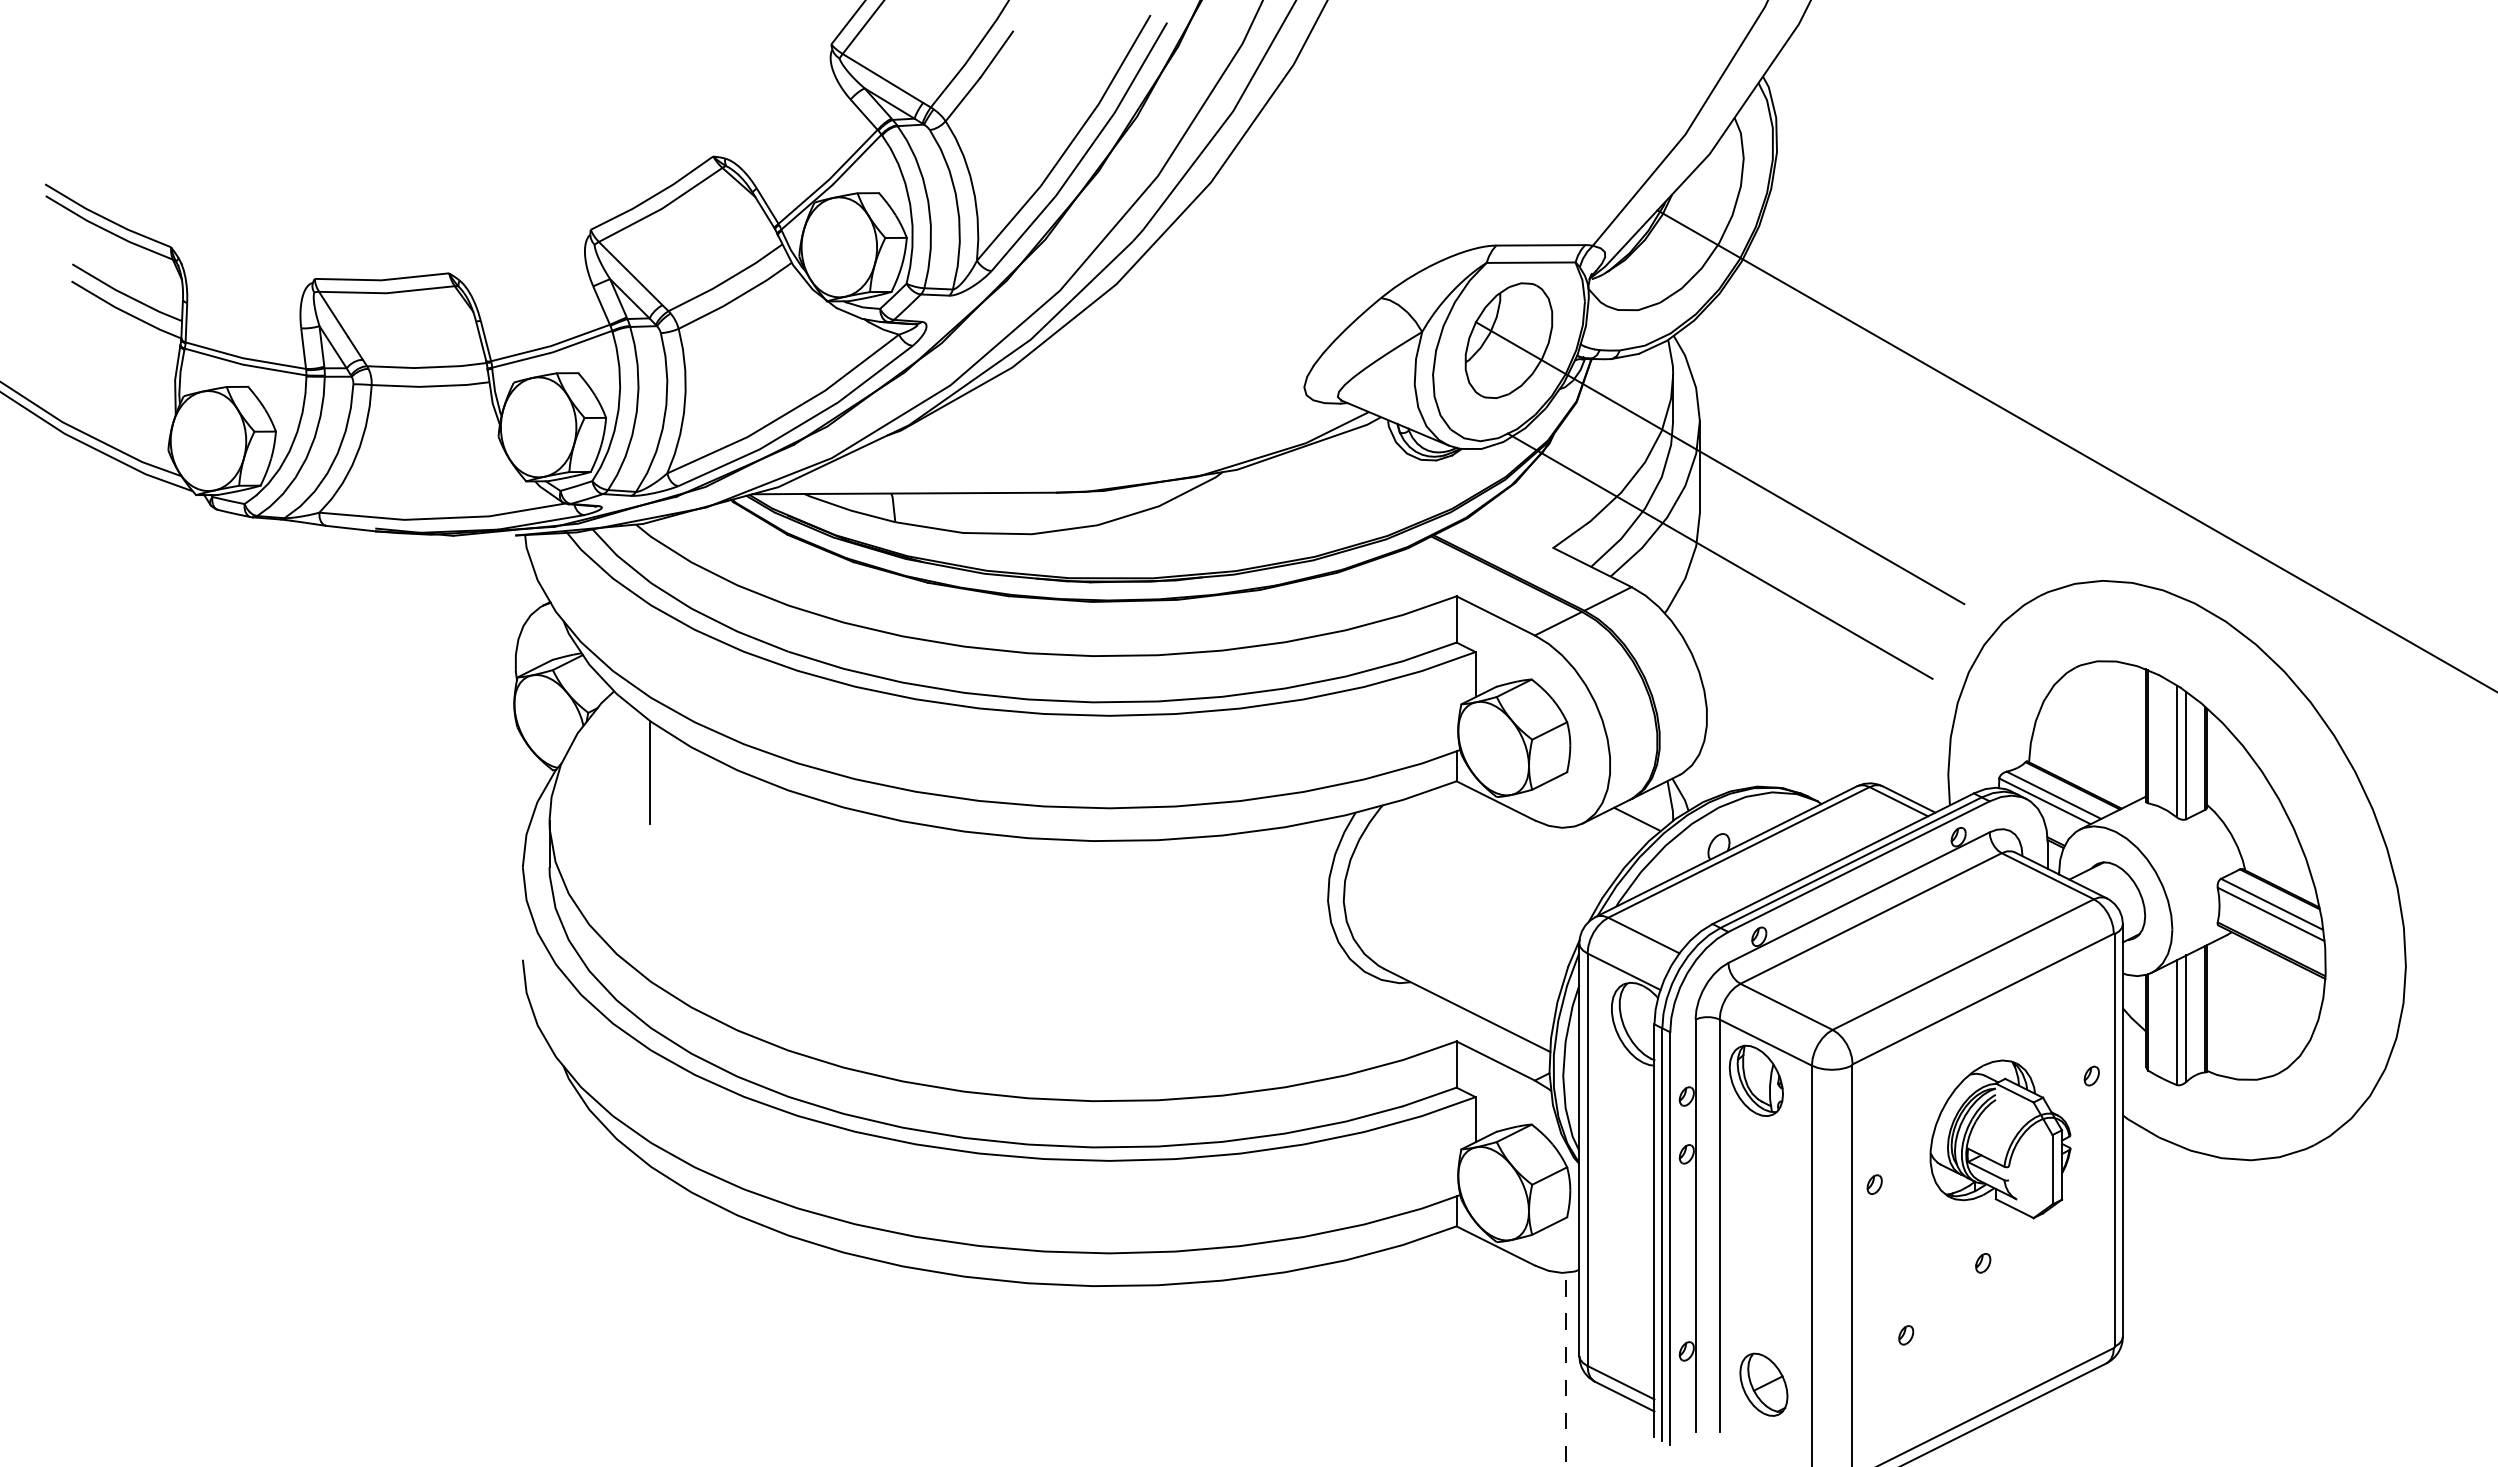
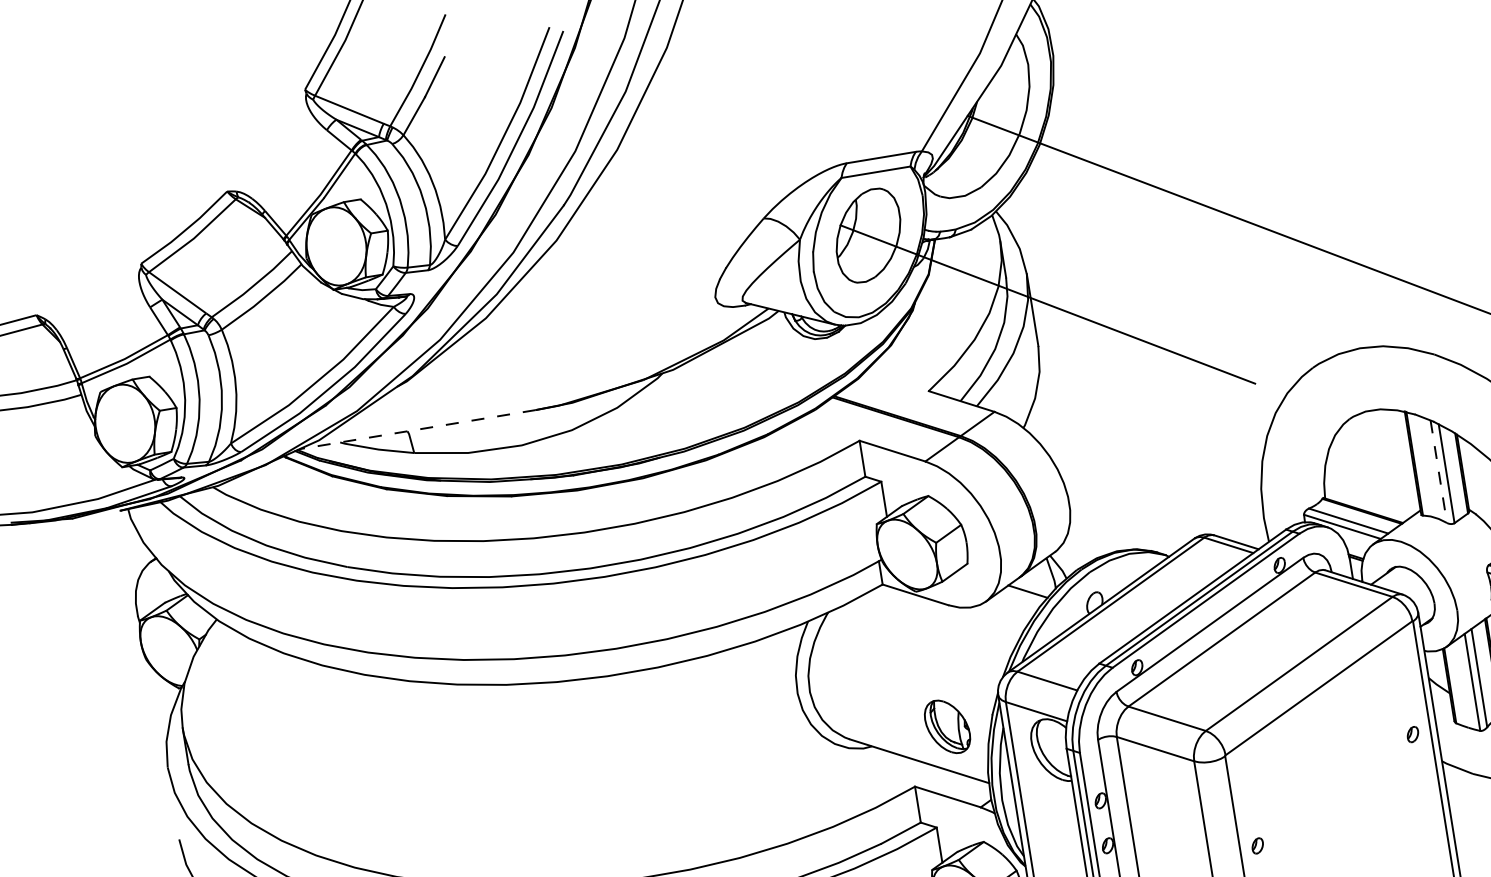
line: (904, 493) -> (417, 429), solid -> dashed
line: (1719, 555) -> (1058, 376), removed
line: (2177, 751) -> (1439, 471), solid -> dashed
line: (649, 772) -> (254, 678), removed
part: (1755, 1080) -> (946, 726), moved
part: (2000, 1139) -> (1349, 795), removed

